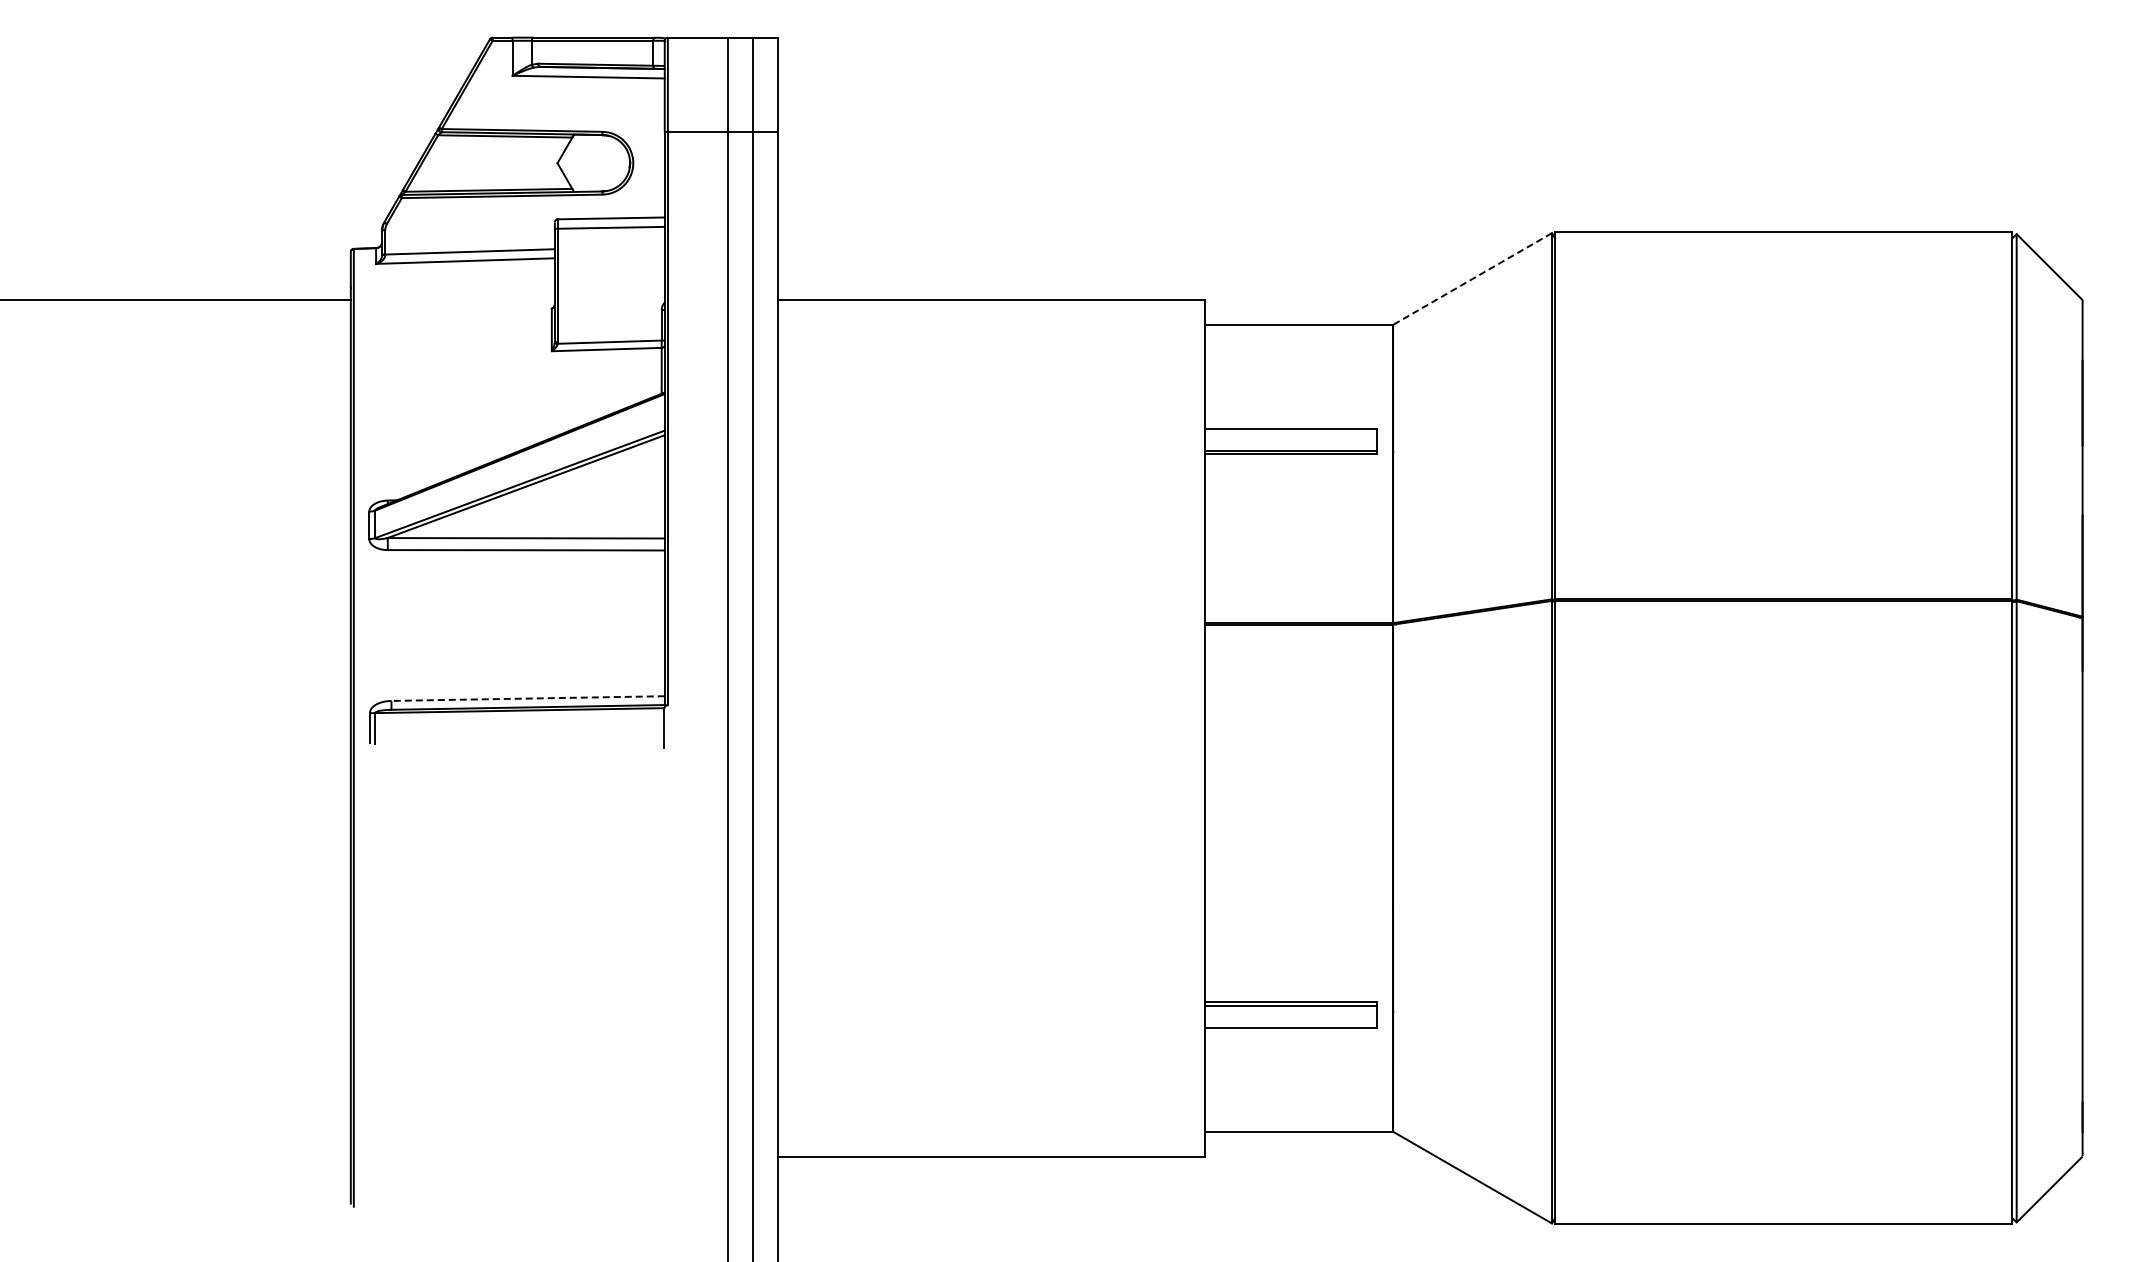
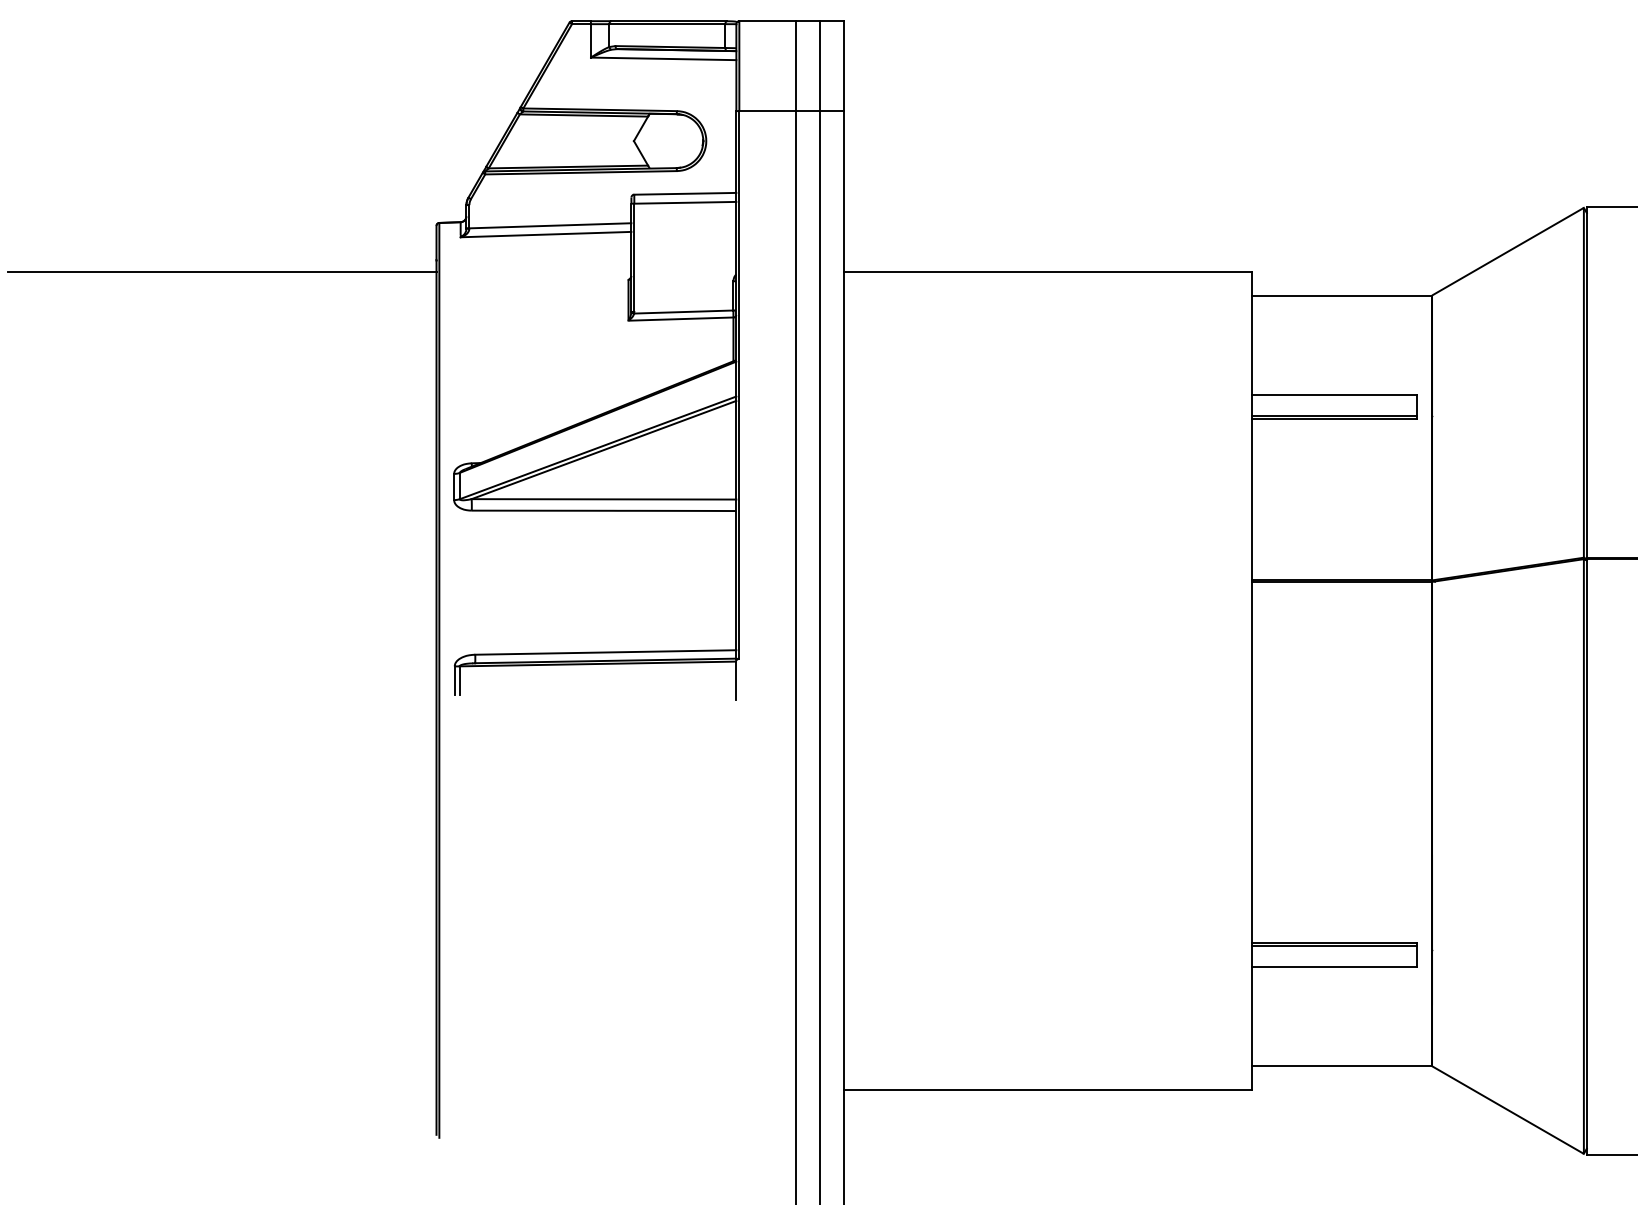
line: (1472, 279) -> (1507, 252), dashed -> solid
line: (528, 698) -> (606, 652), dashed -> solid

